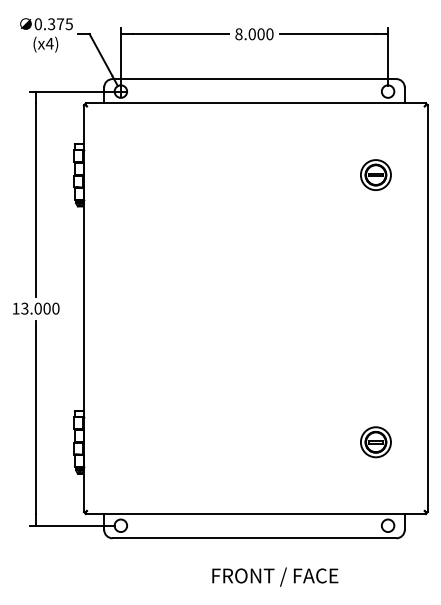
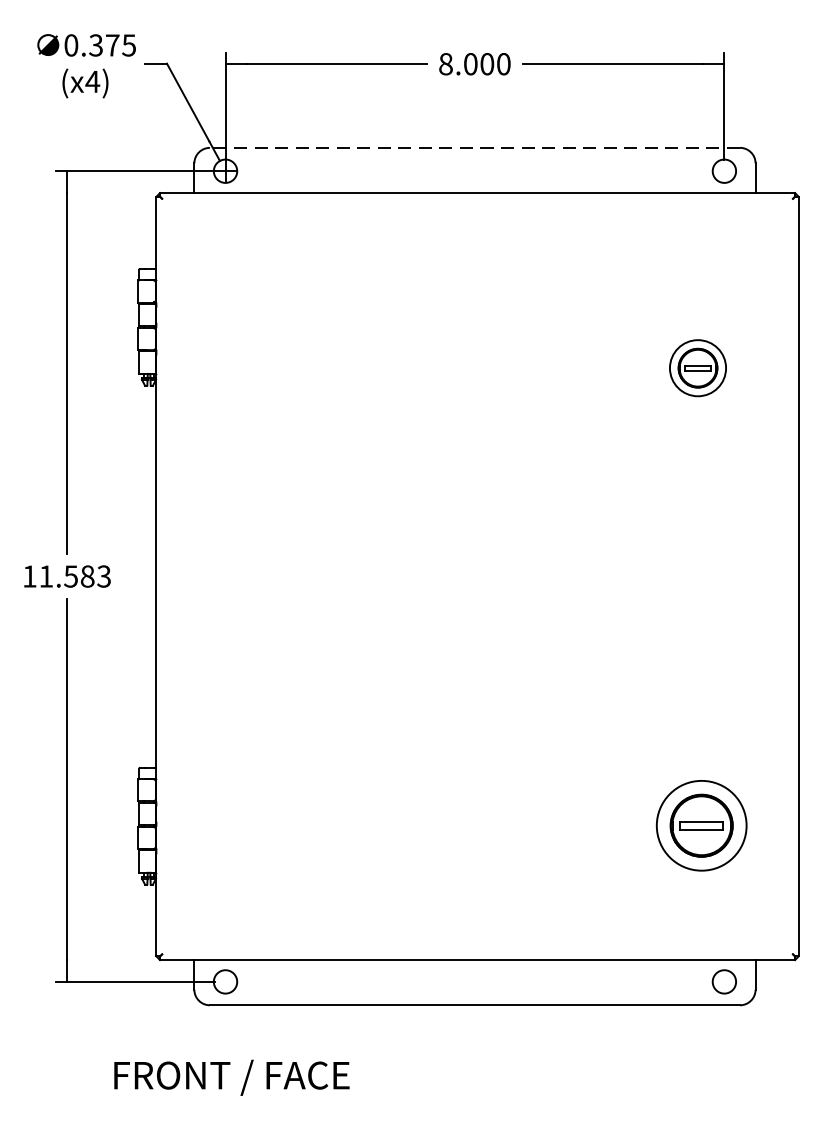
line: (254, 79) -> (474, 148), solid -> dashed
part: (375, 174) -> (697, 367), moved
text: (40, 308) -> (75, 576), 13.000 -> 11.583
part: (375, 442) -> (700, 826), size x1.6
text: (275, 576) -> (232, 1076), moved

